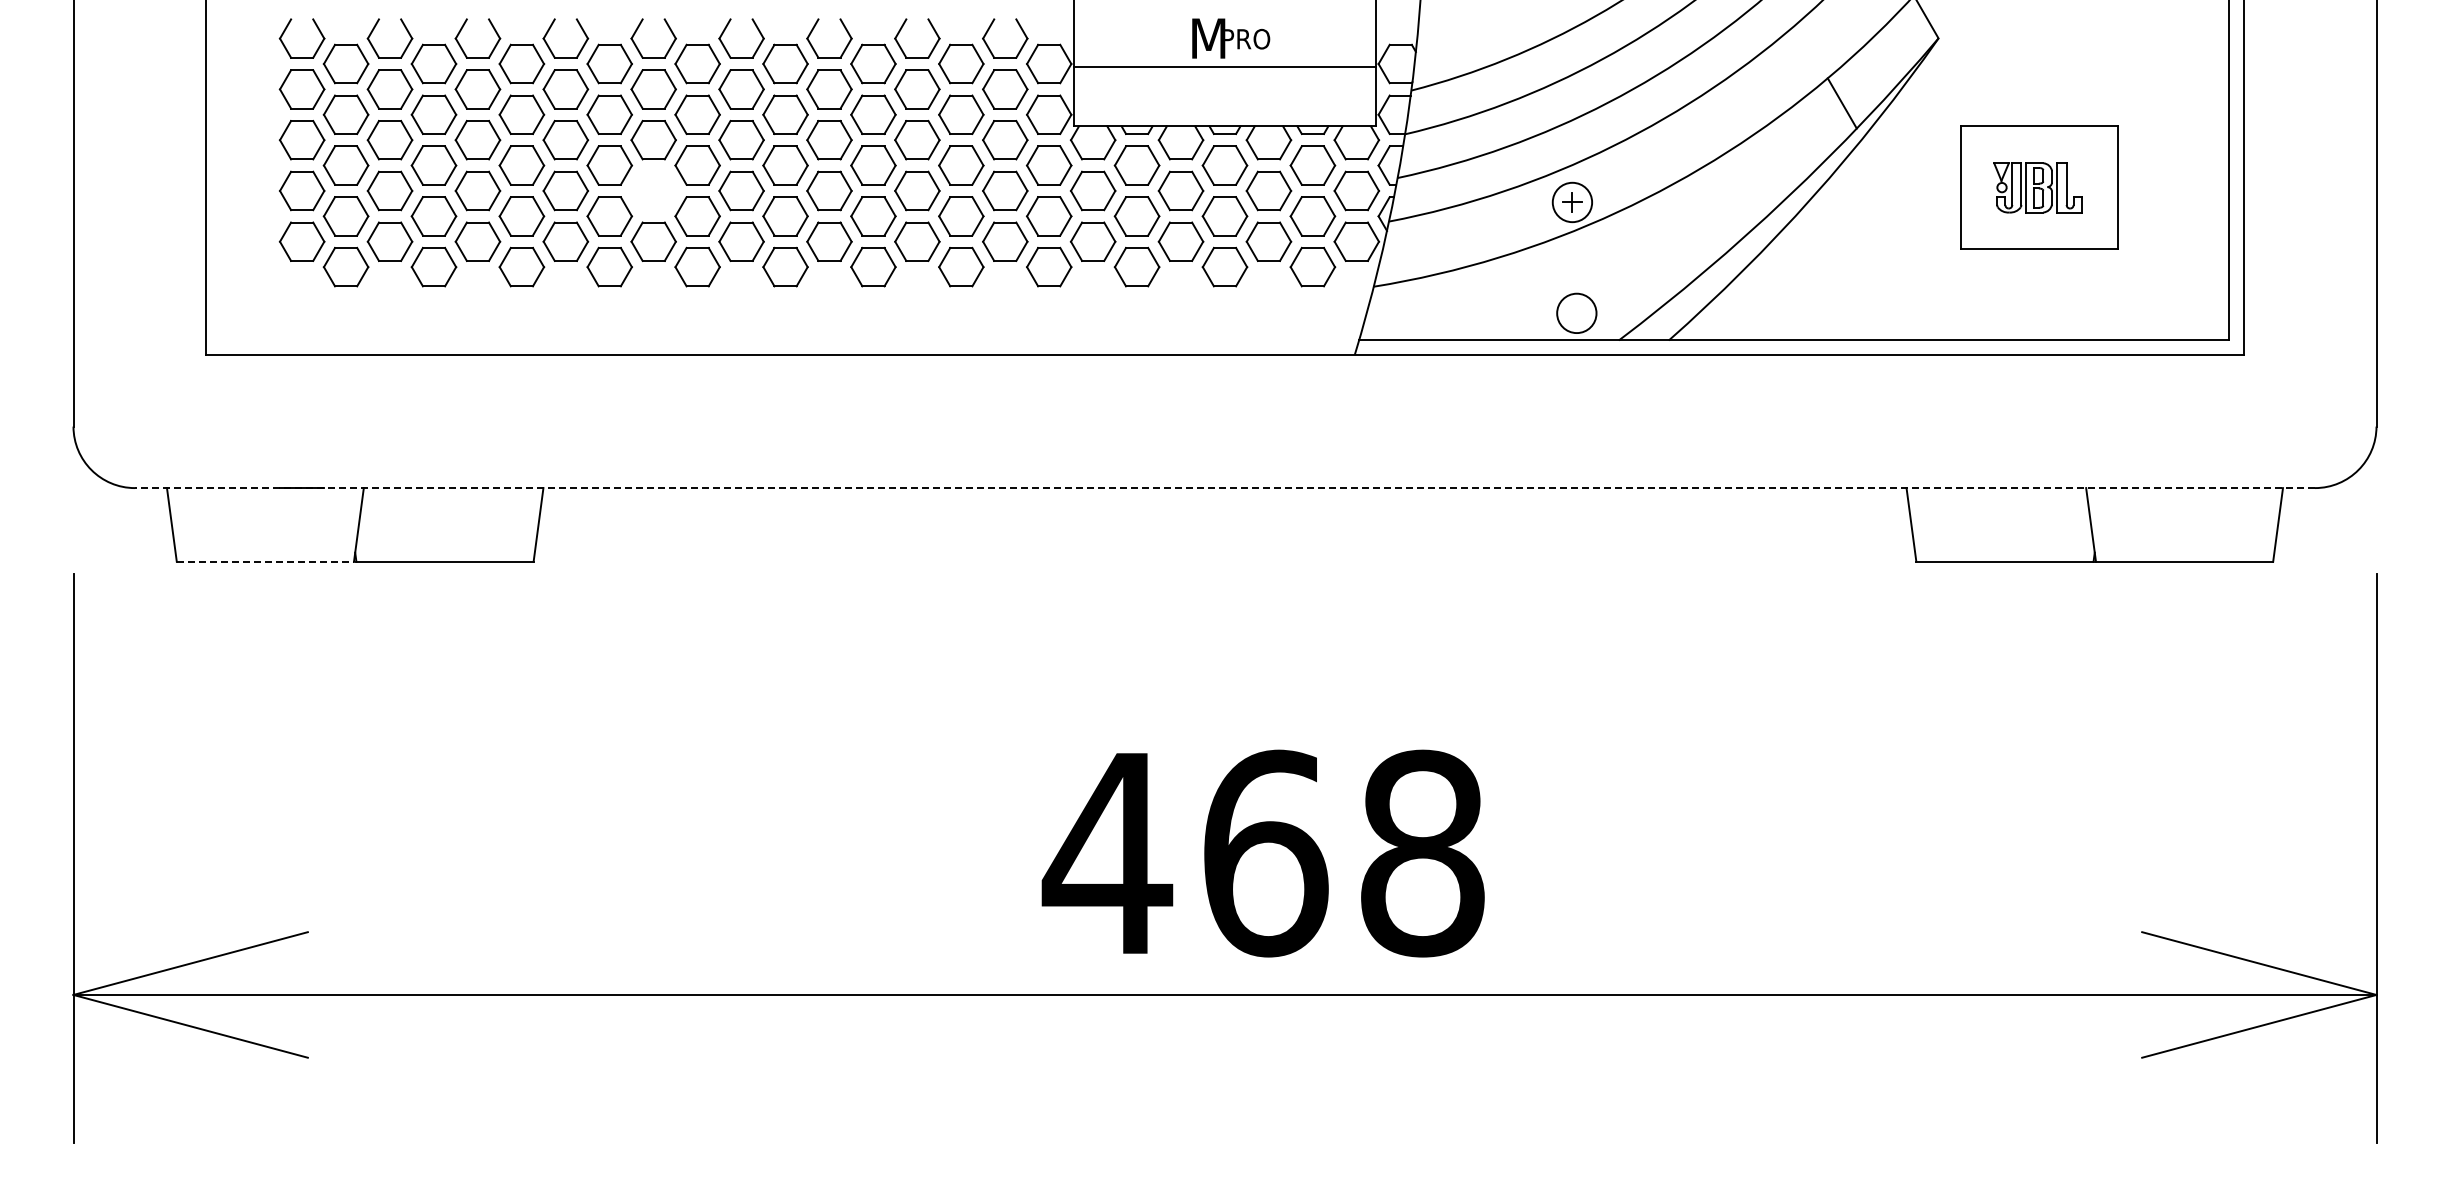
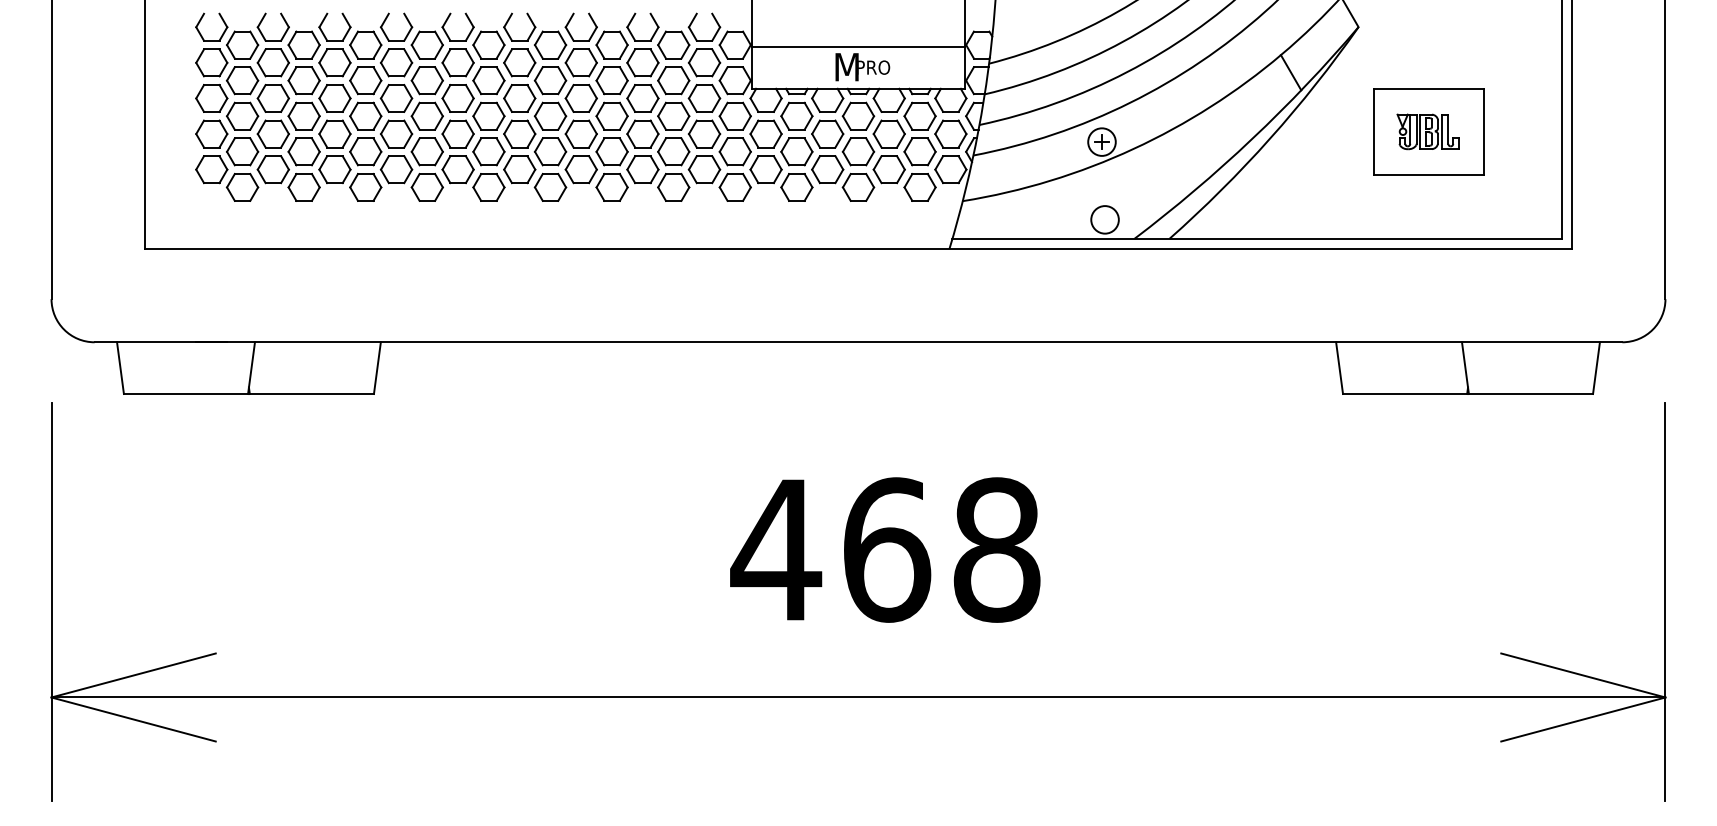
text: (1231, 38) -> (863, 67), moved
part: (653, 190) -> (457, 133), added
line: (1225, 488) -> (858, 342), dashed -> solid
line: (265, 561) -> (186, 393), dashed -> solid
text: (1262, 853) -> (884, 550), moved

